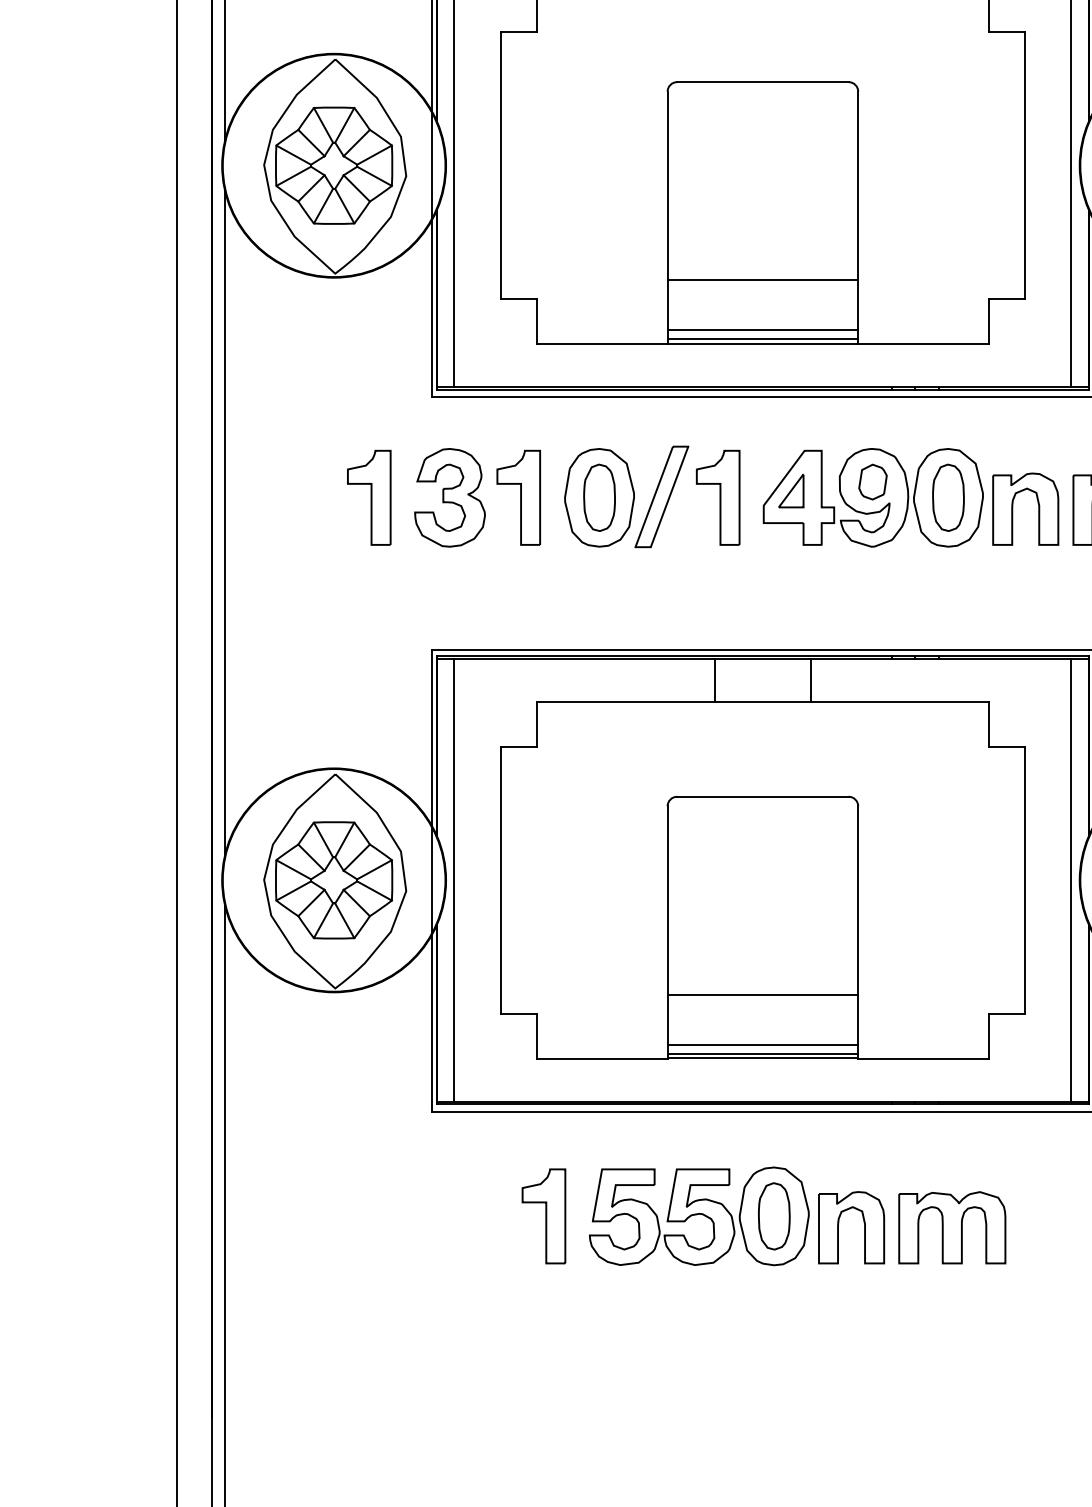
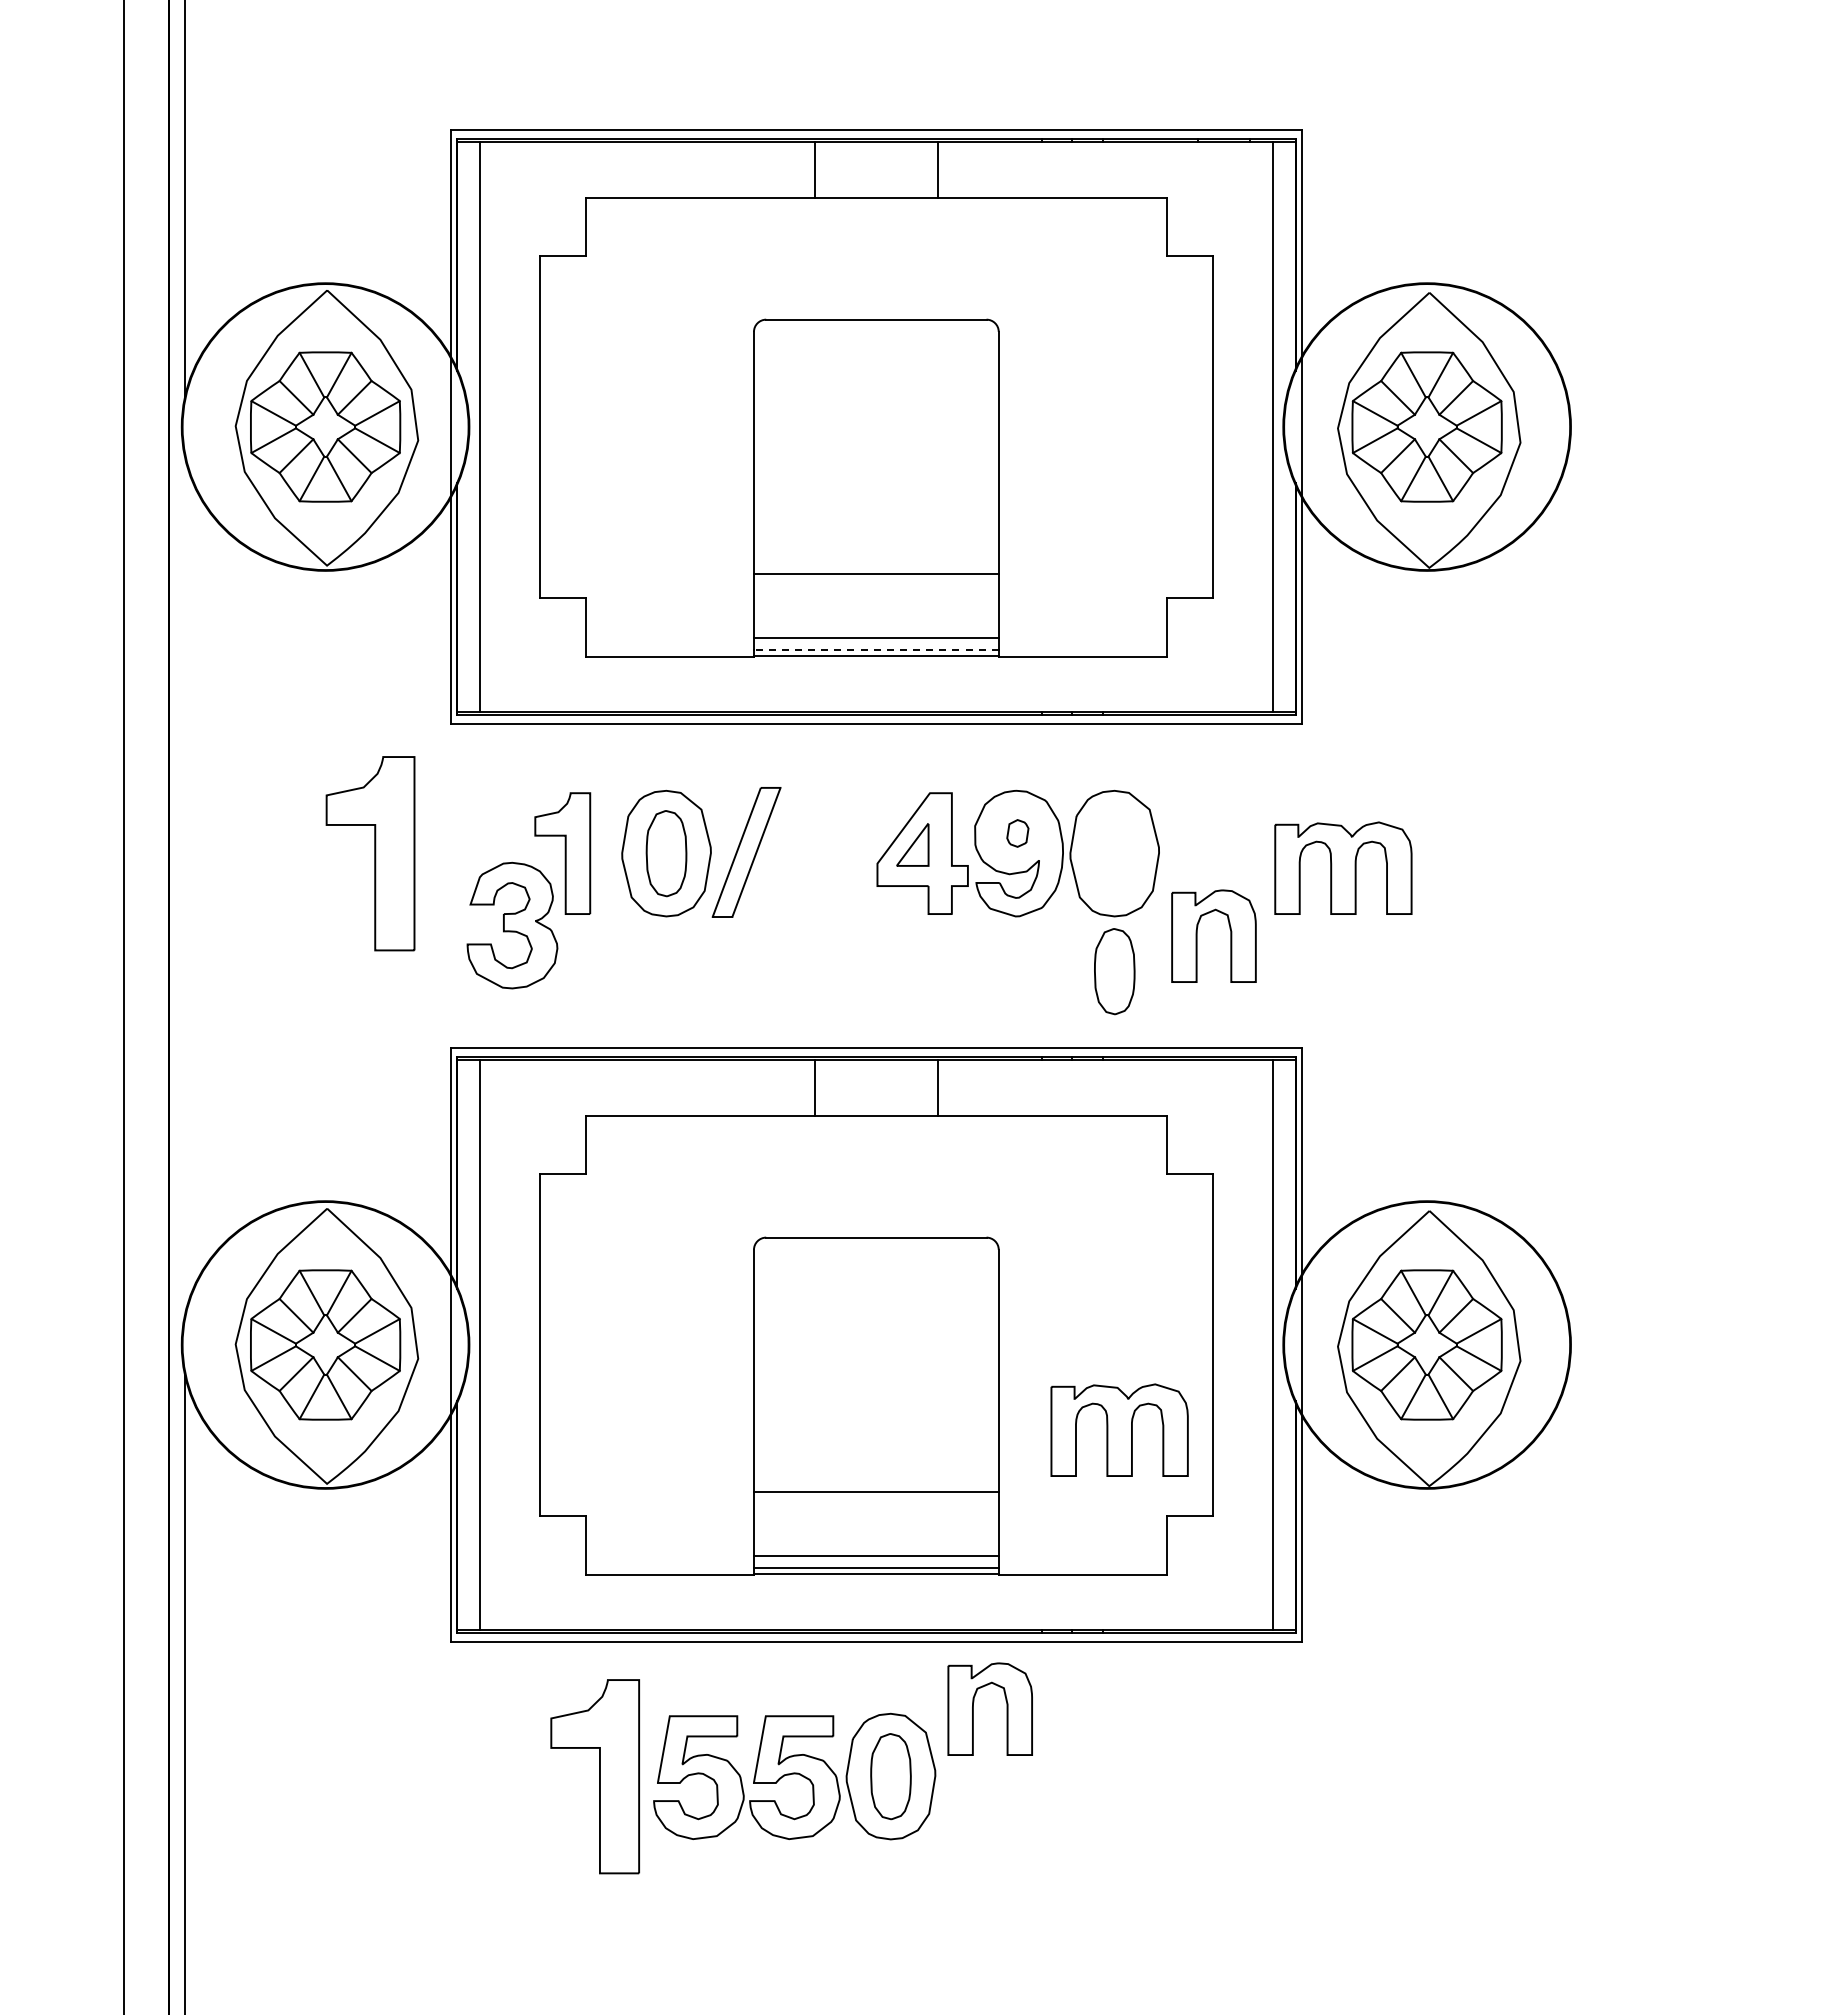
line: (762, 338) -> (875, 649), solid -> dashed
part: (872, 482) -> (1017, 833), size x0.6
part: (369, 497) -> (370, 853), size x1.6
part: (450, 497) -> (512, 925), moved
part: (717, 497) -> (818, 853), removed
part: (948, 497) -> (1114, 971), moved
part: (1012, 508) -> (1197, 935), moved
line: (224, 522) -> (184, 885), removed
part: (543, 1216) -> (594, 1776), size x1.6
part: (838, 1227) -> (973, 1708), moved
part: (952, 1227) -> (1119, 1429), moved

